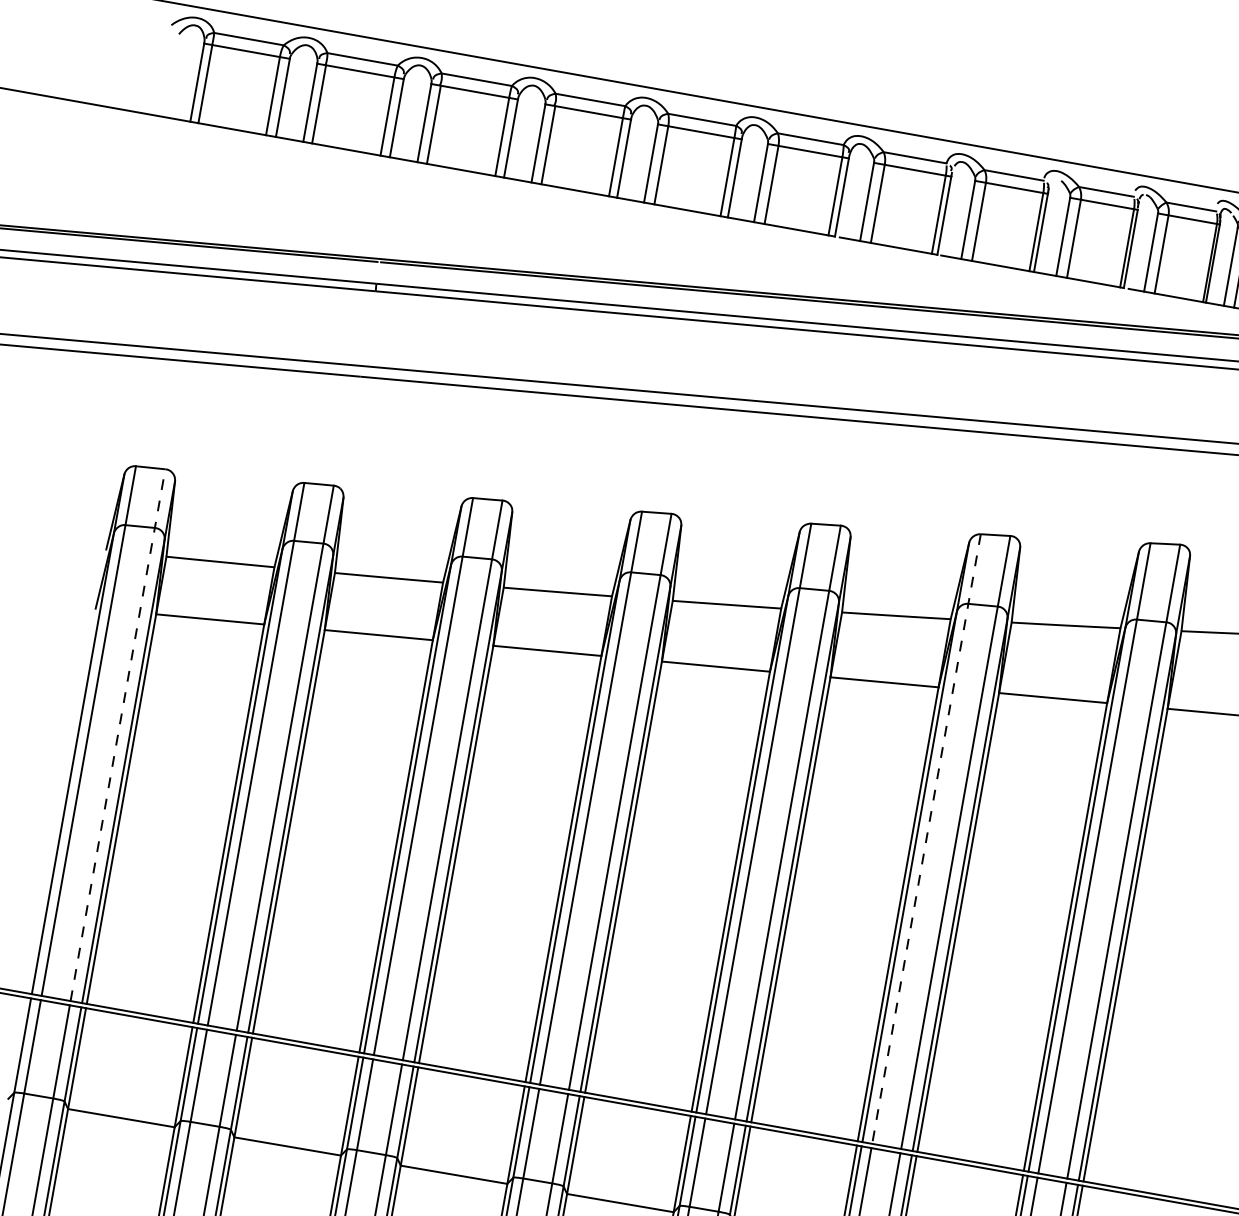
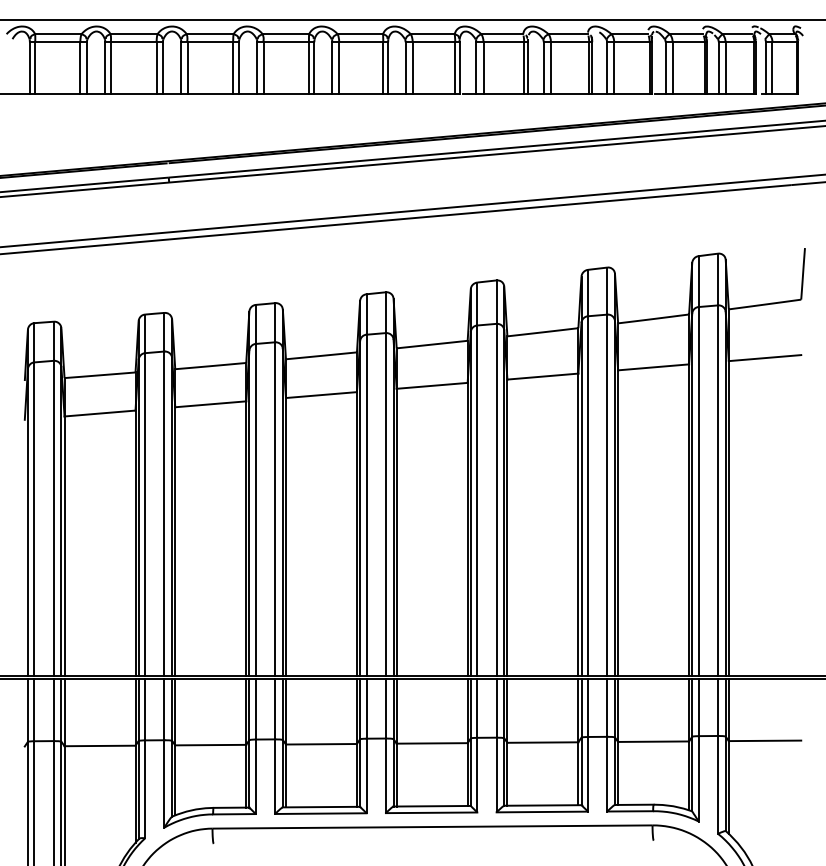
line: (117, 734) -> (53, 498), dashed -> solid
line: (927, 839) -> (588, 473), dashed -> solid

